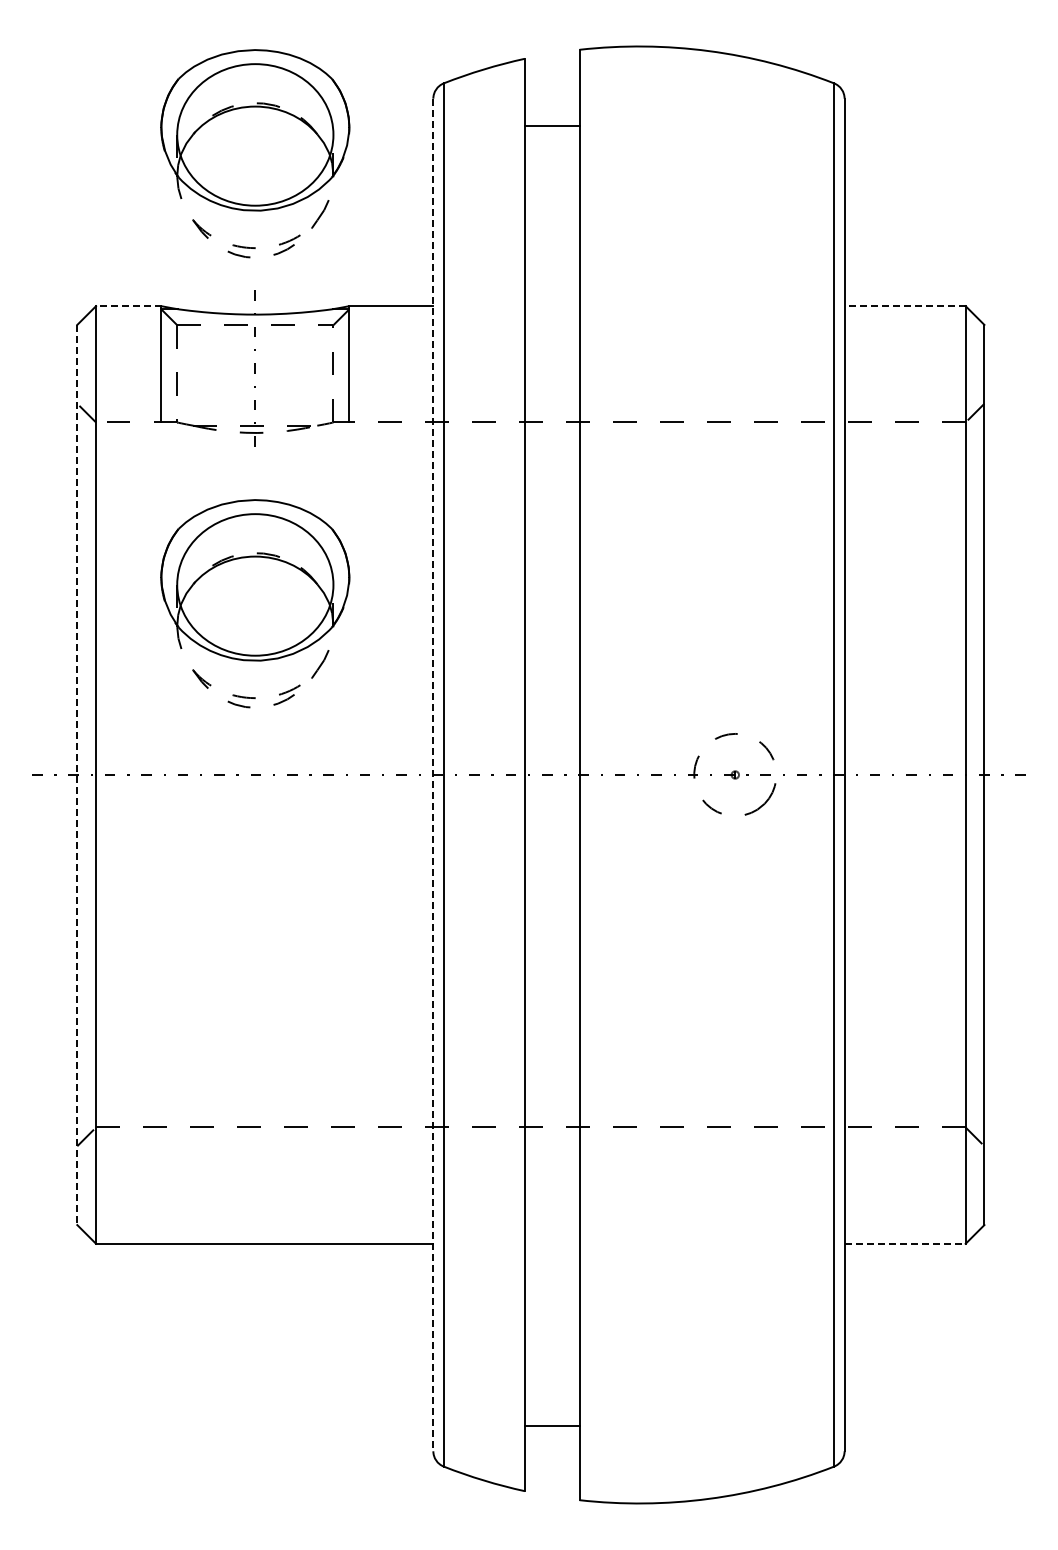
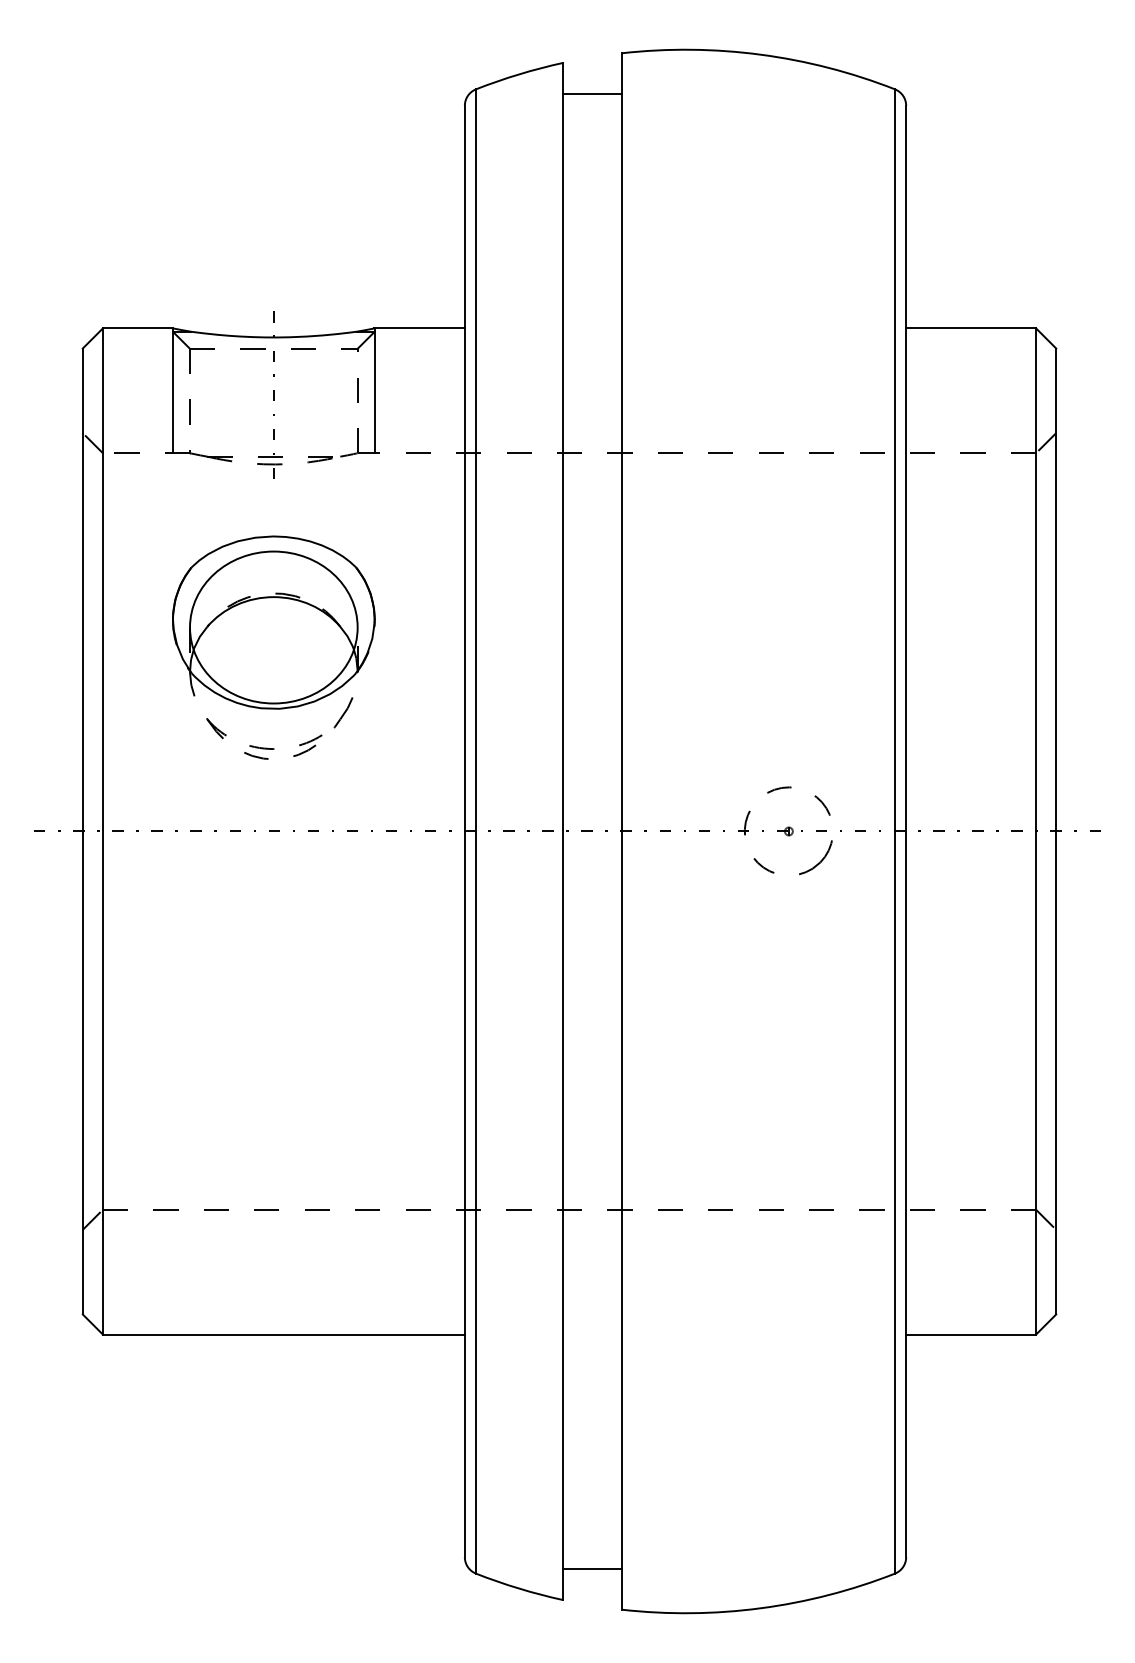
line: (551, 125) -> (591, 93), moved
part: (255, 153) -> (274, 164), removed
line: (128, 306) -> (137, 328), dashed -> solid
line: (905, 306) -> (971, 328), dashed -> solid
line: (77, 775) -> (82, 832), dashed -> solid
line: (433, 775) -> (465, 832), dashed -> solid
line: (905, 1243) -> (971, 1334), dashed -> solid
line: (551, 1426) -> (591, 1569), moved

